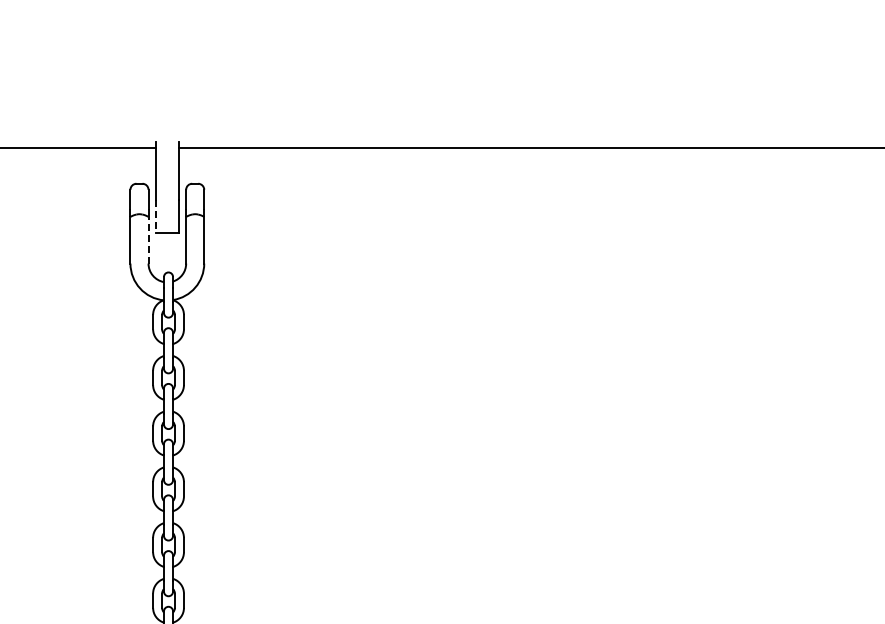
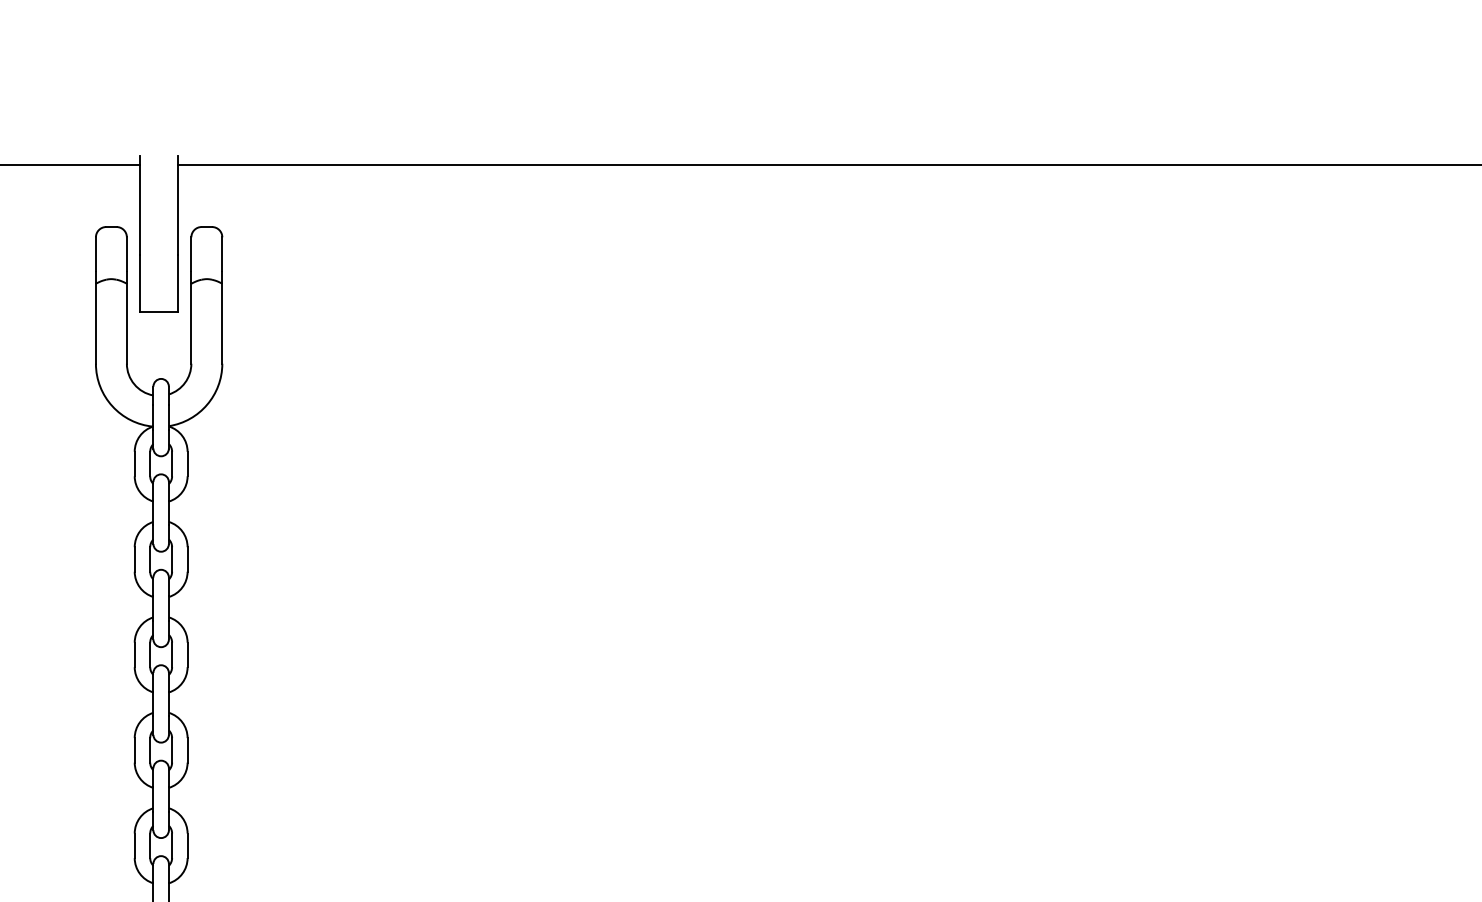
line: (156, 216) -> (140, 283), dashed -> solid
line: (148, 239) -> (126, 322), dashed -> solid

